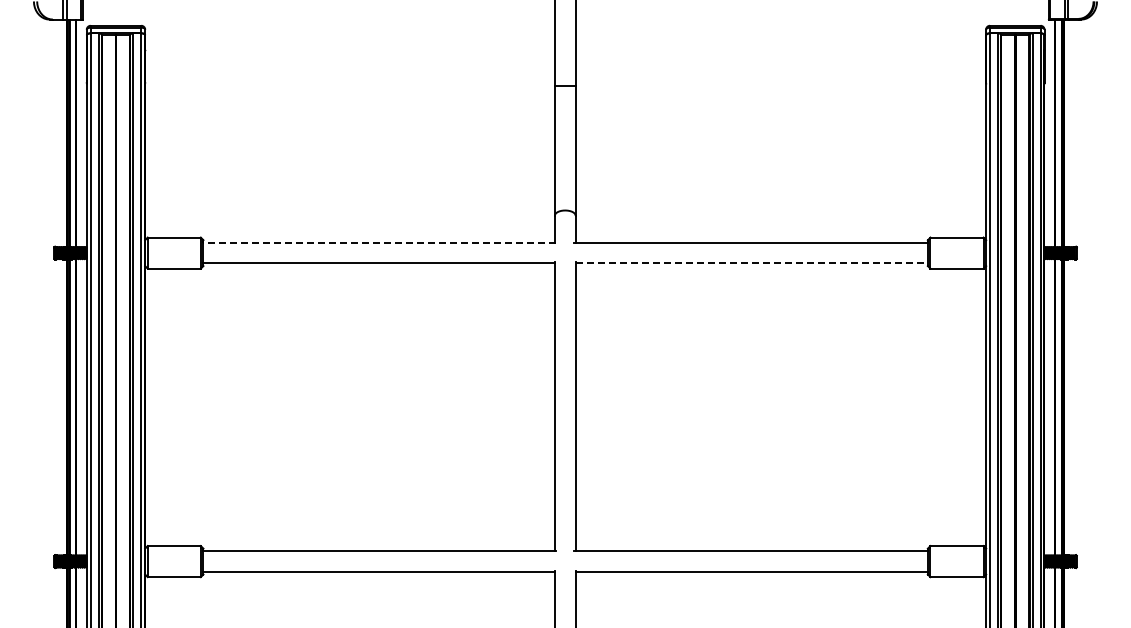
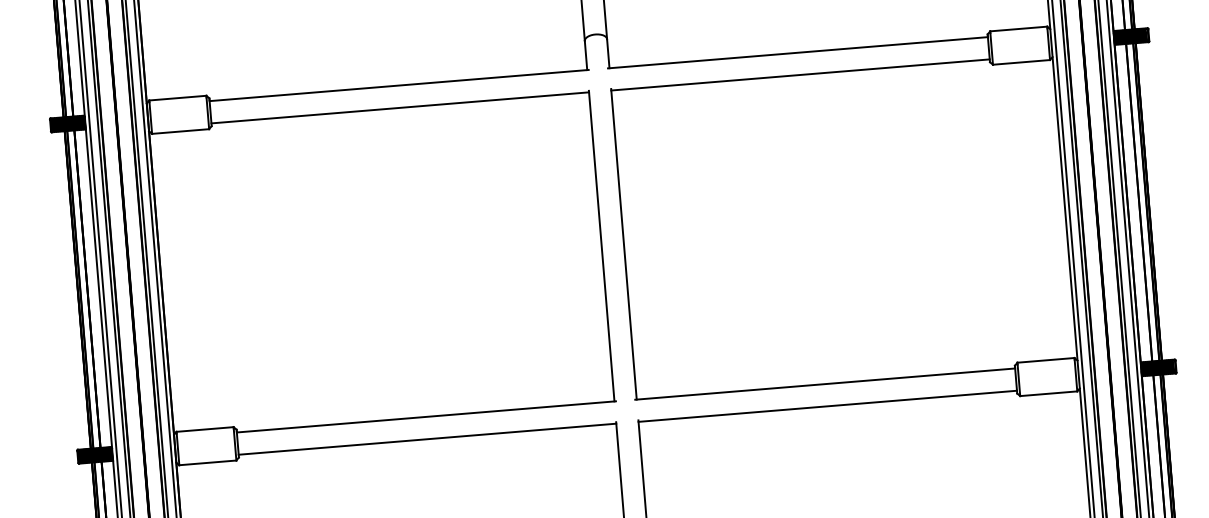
line: (379, 242) -> (398, 85), dashed -> solid
line: (752, 263) -> (801, 74), dashed -> solid

